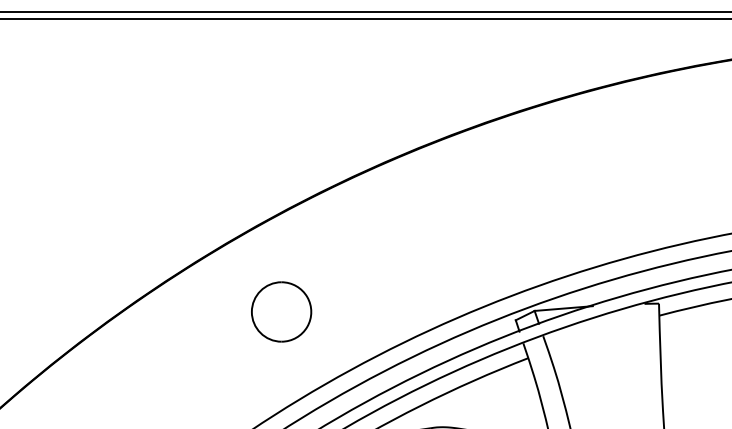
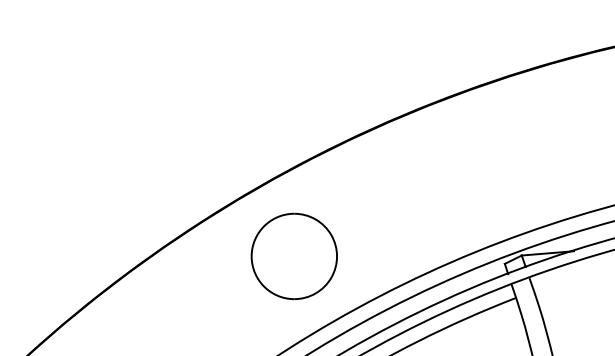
part: (281, 311) -> (294, 256), size x1.6

